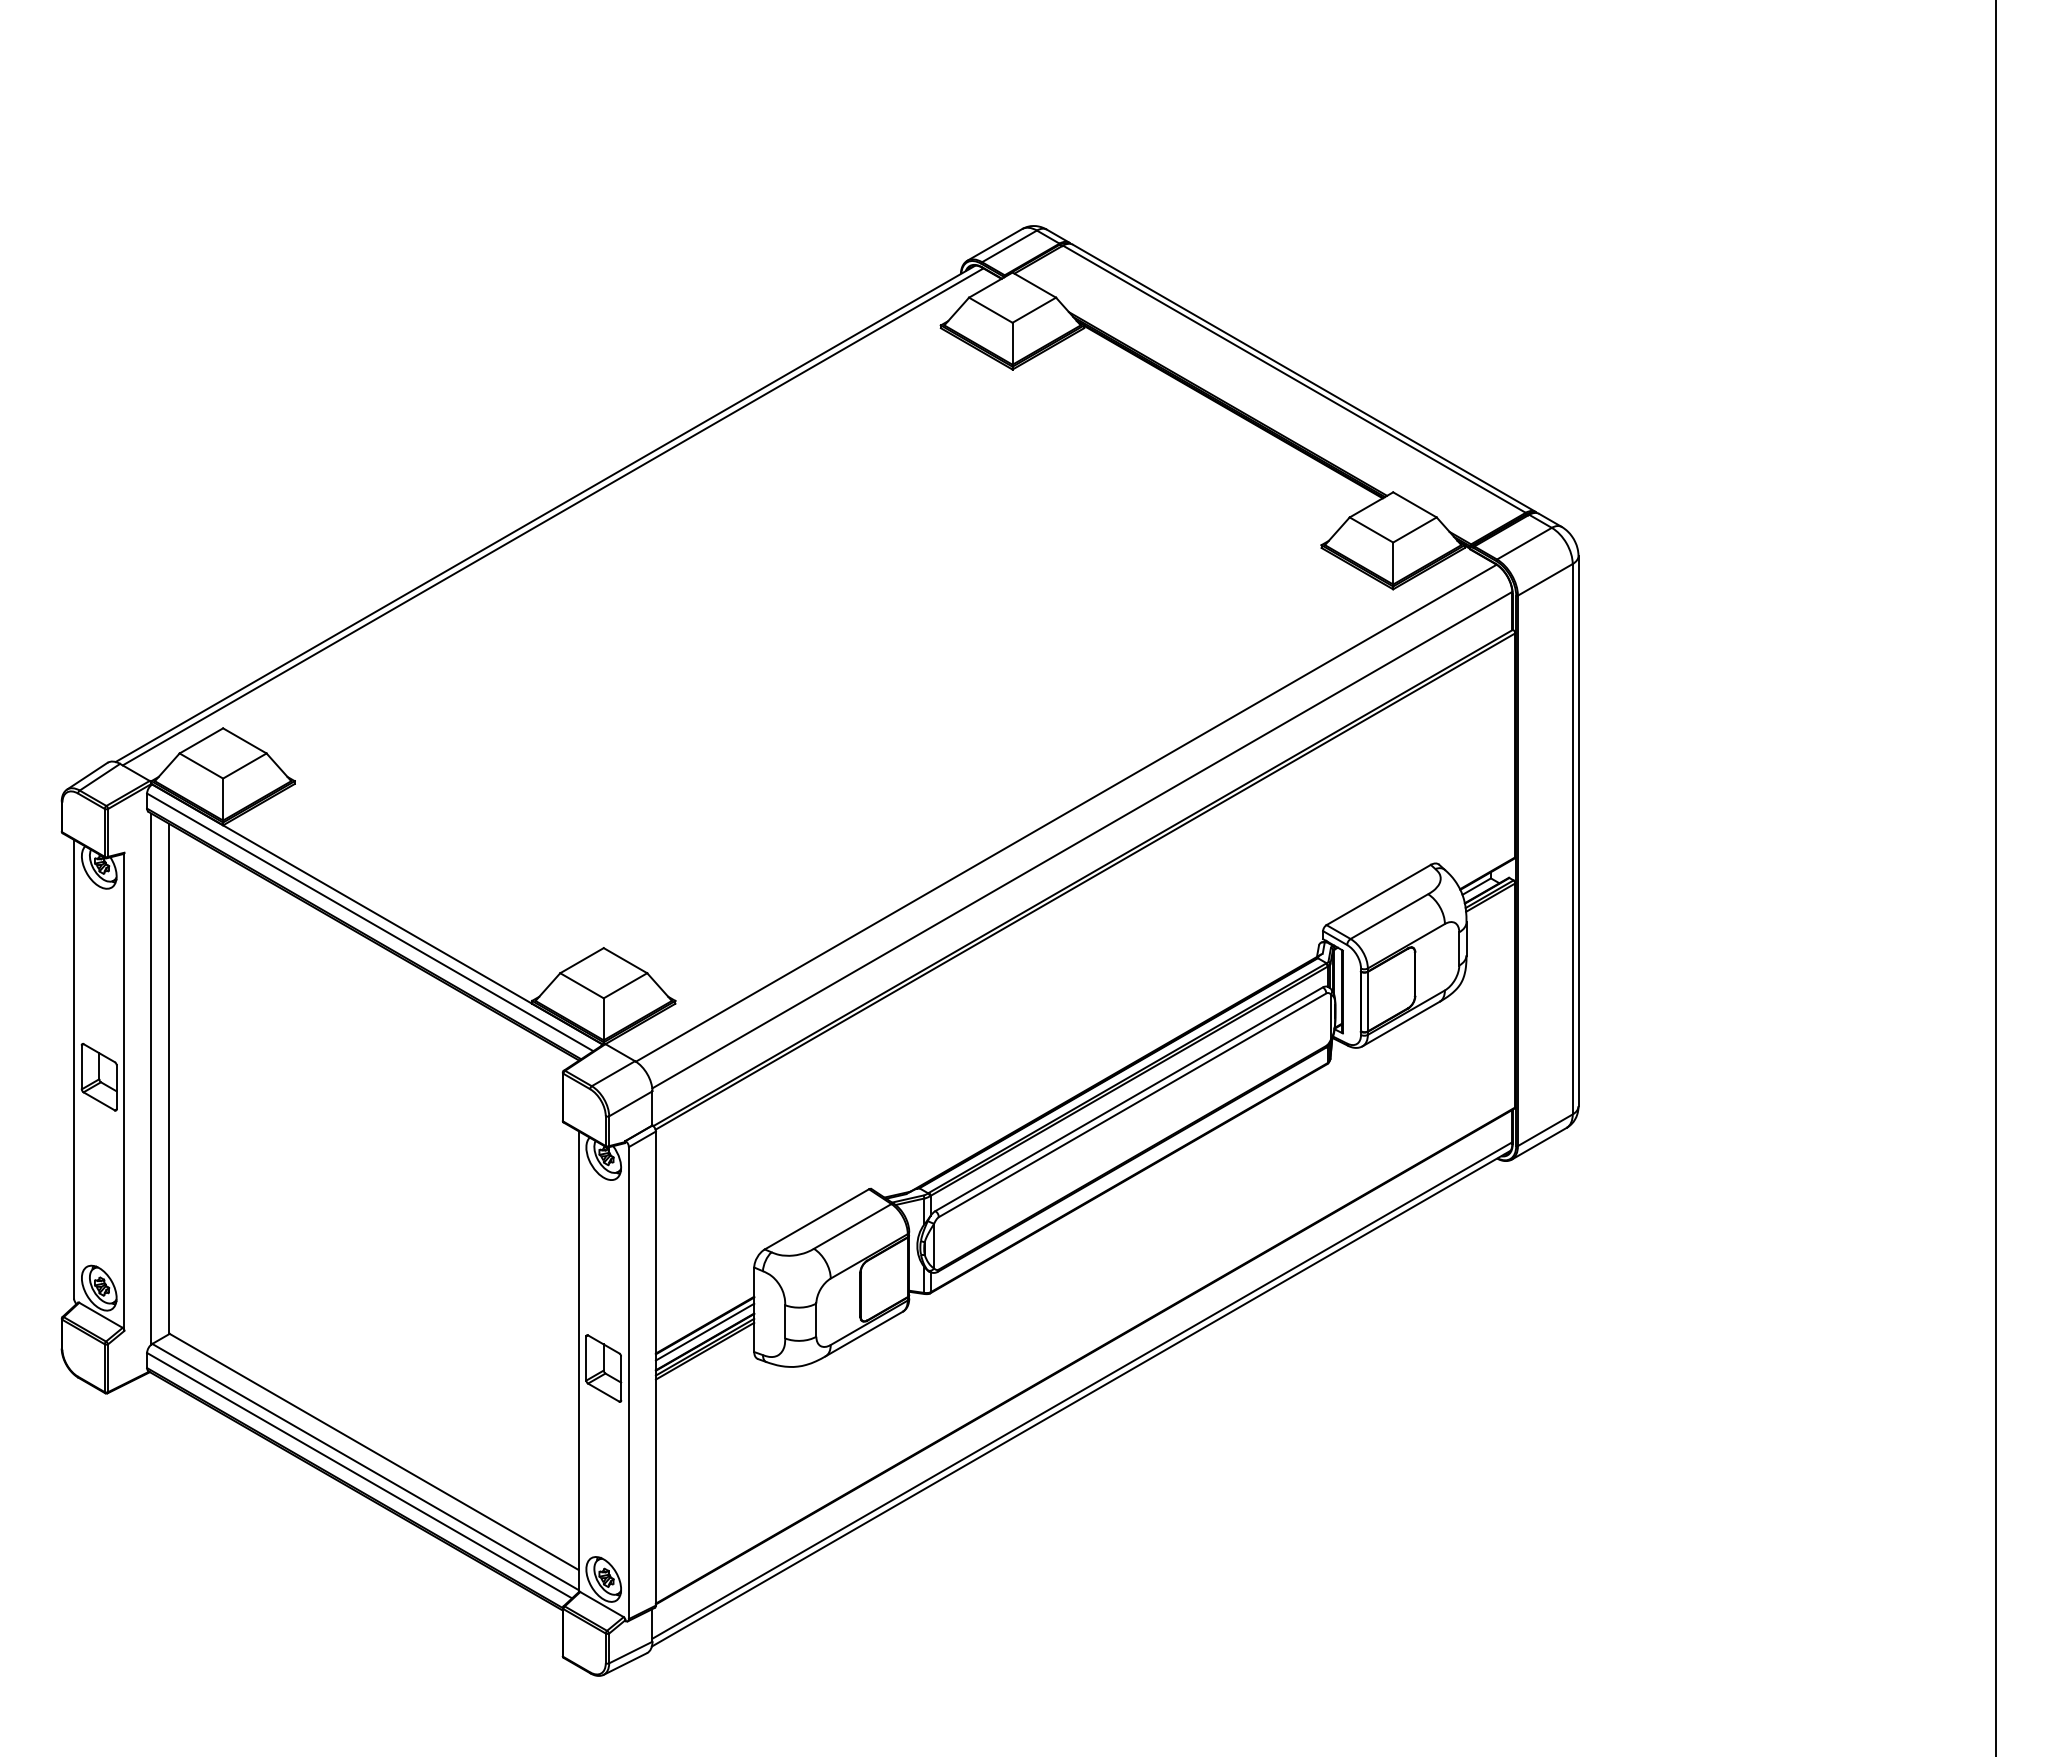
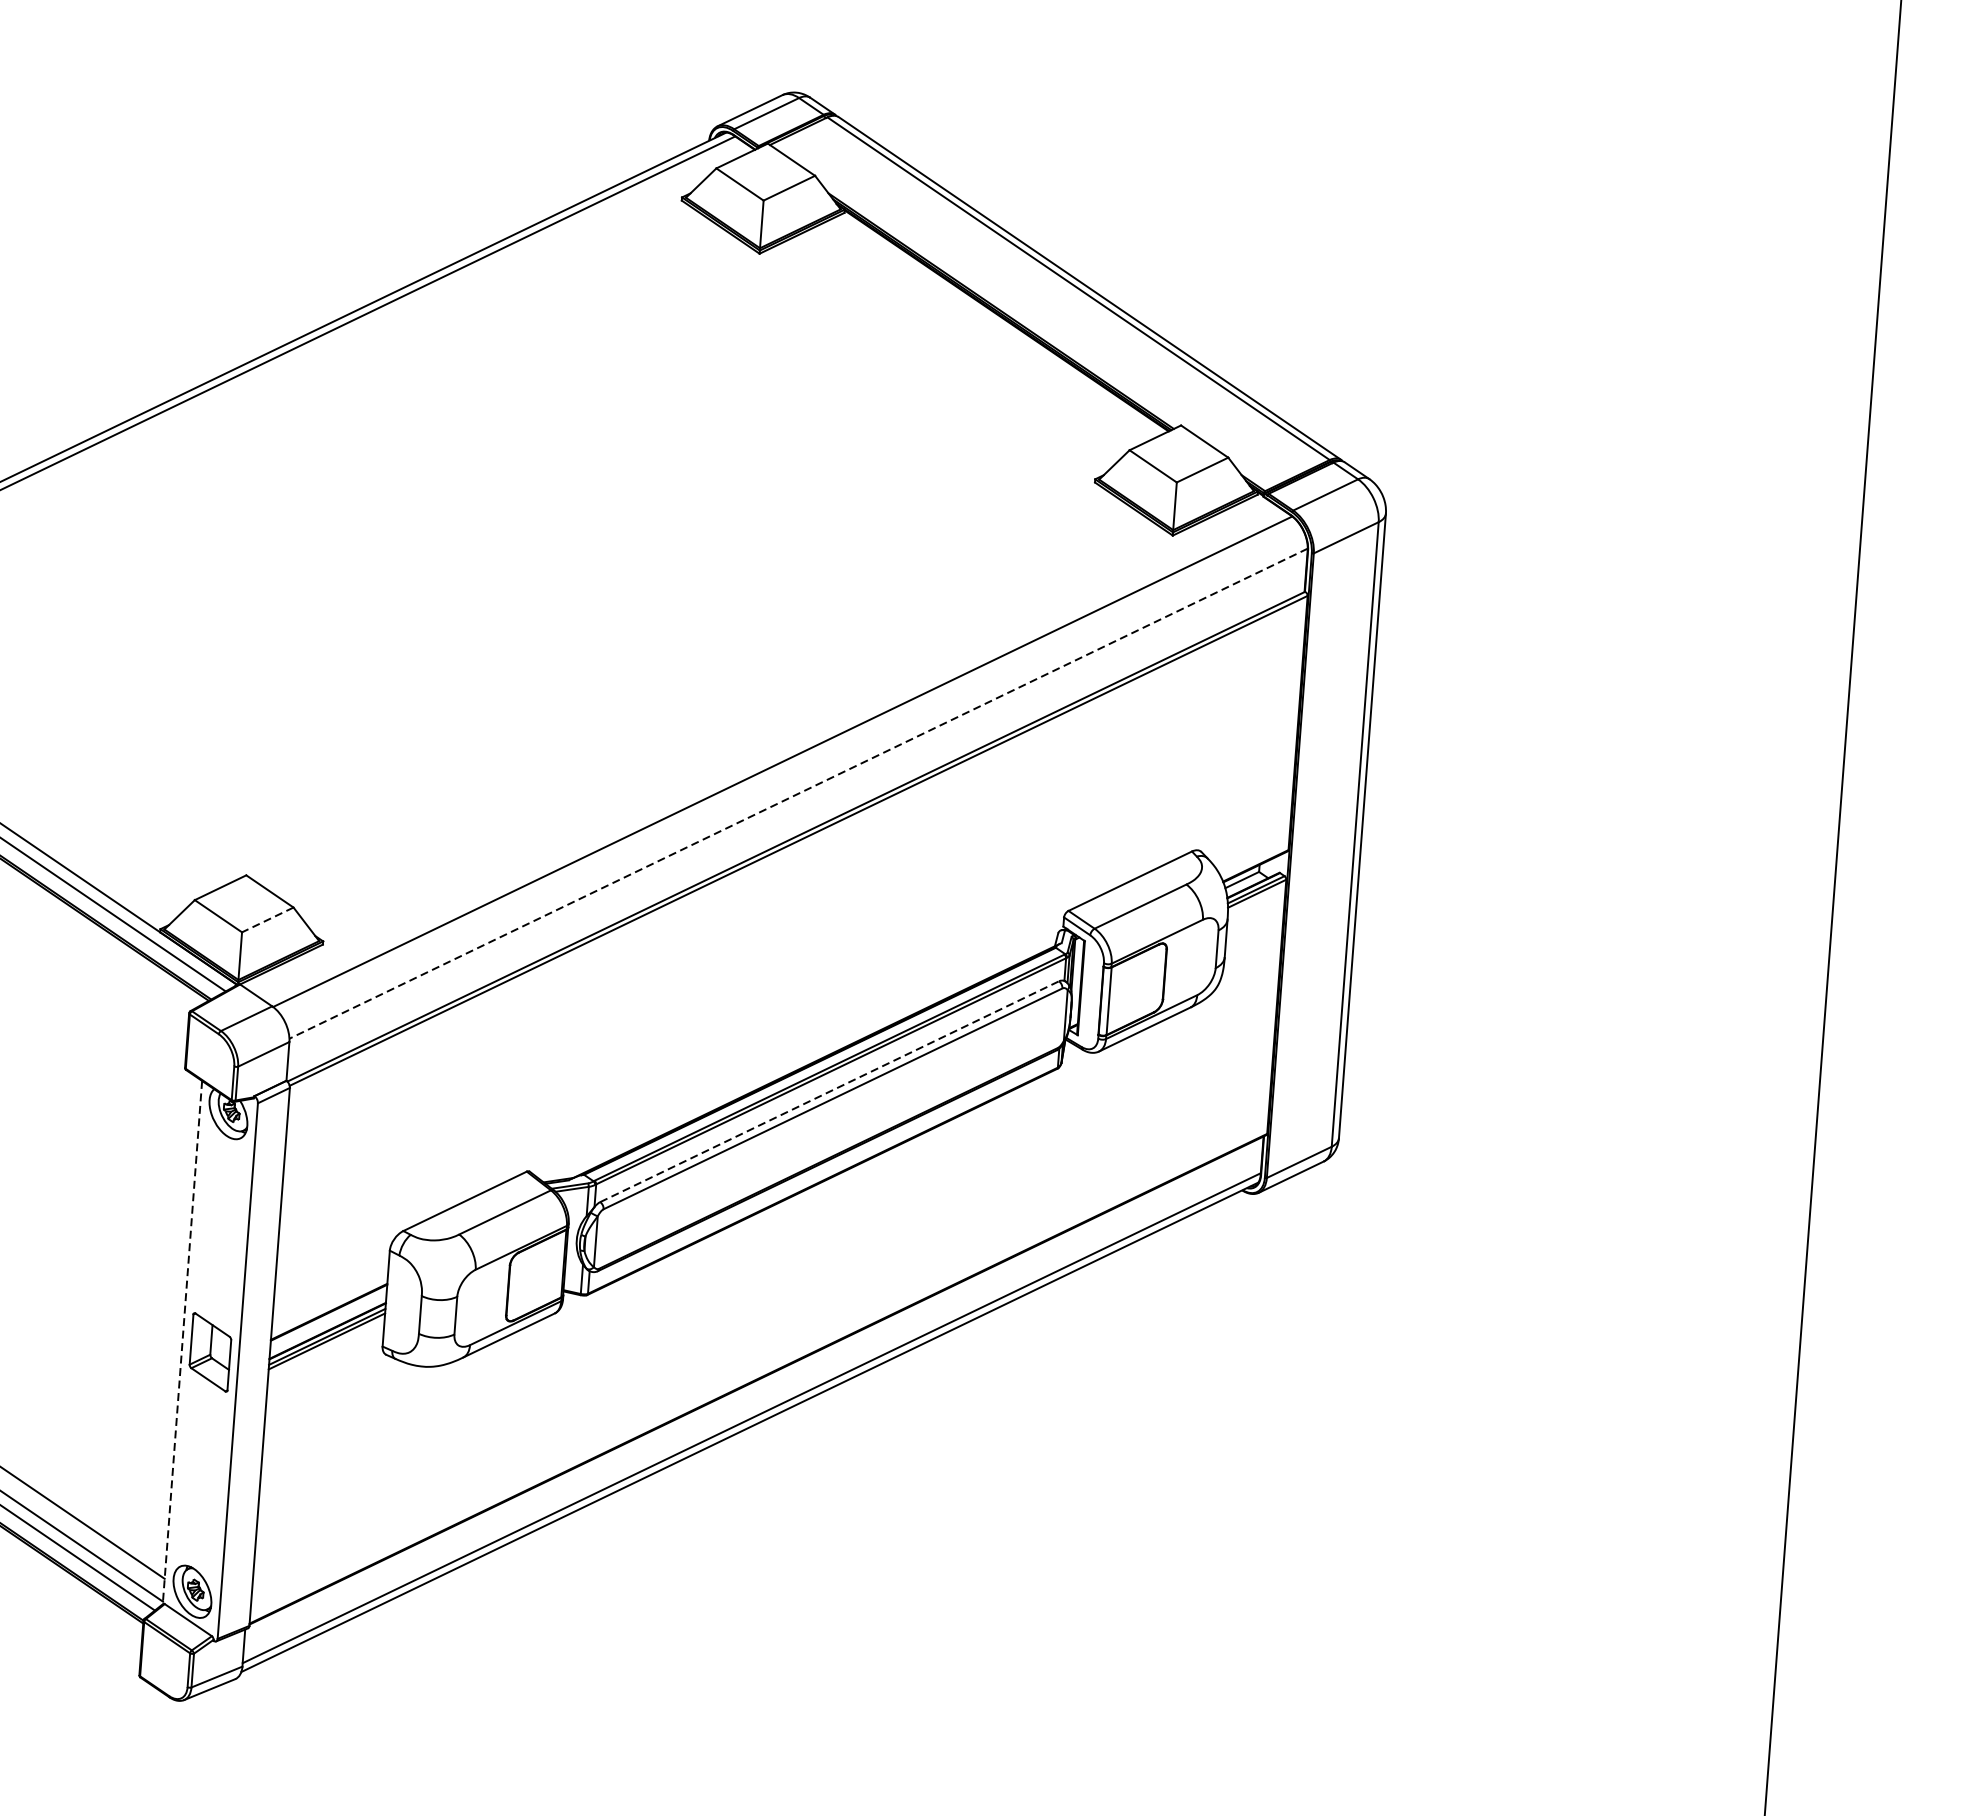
line: (1082, 840) -> (798, 794), solid -> dashed
line: (625, 986) -> (267, 920), solid -> dashed
line: (1129, 1099) -> (830, 1092), solid -> dashed
line: (704, 1331) -> (327, 1319), removed
line: (578, 1361) -> (182, 1342), solid -> dashed

